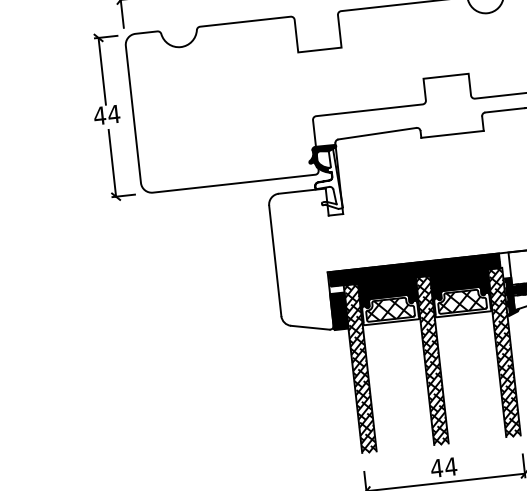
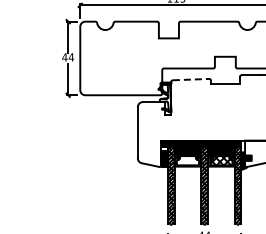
line: (378, 133) -> (191, 79), solid -> dashed
hatch: (389, 309) -> (187, 160), removed

